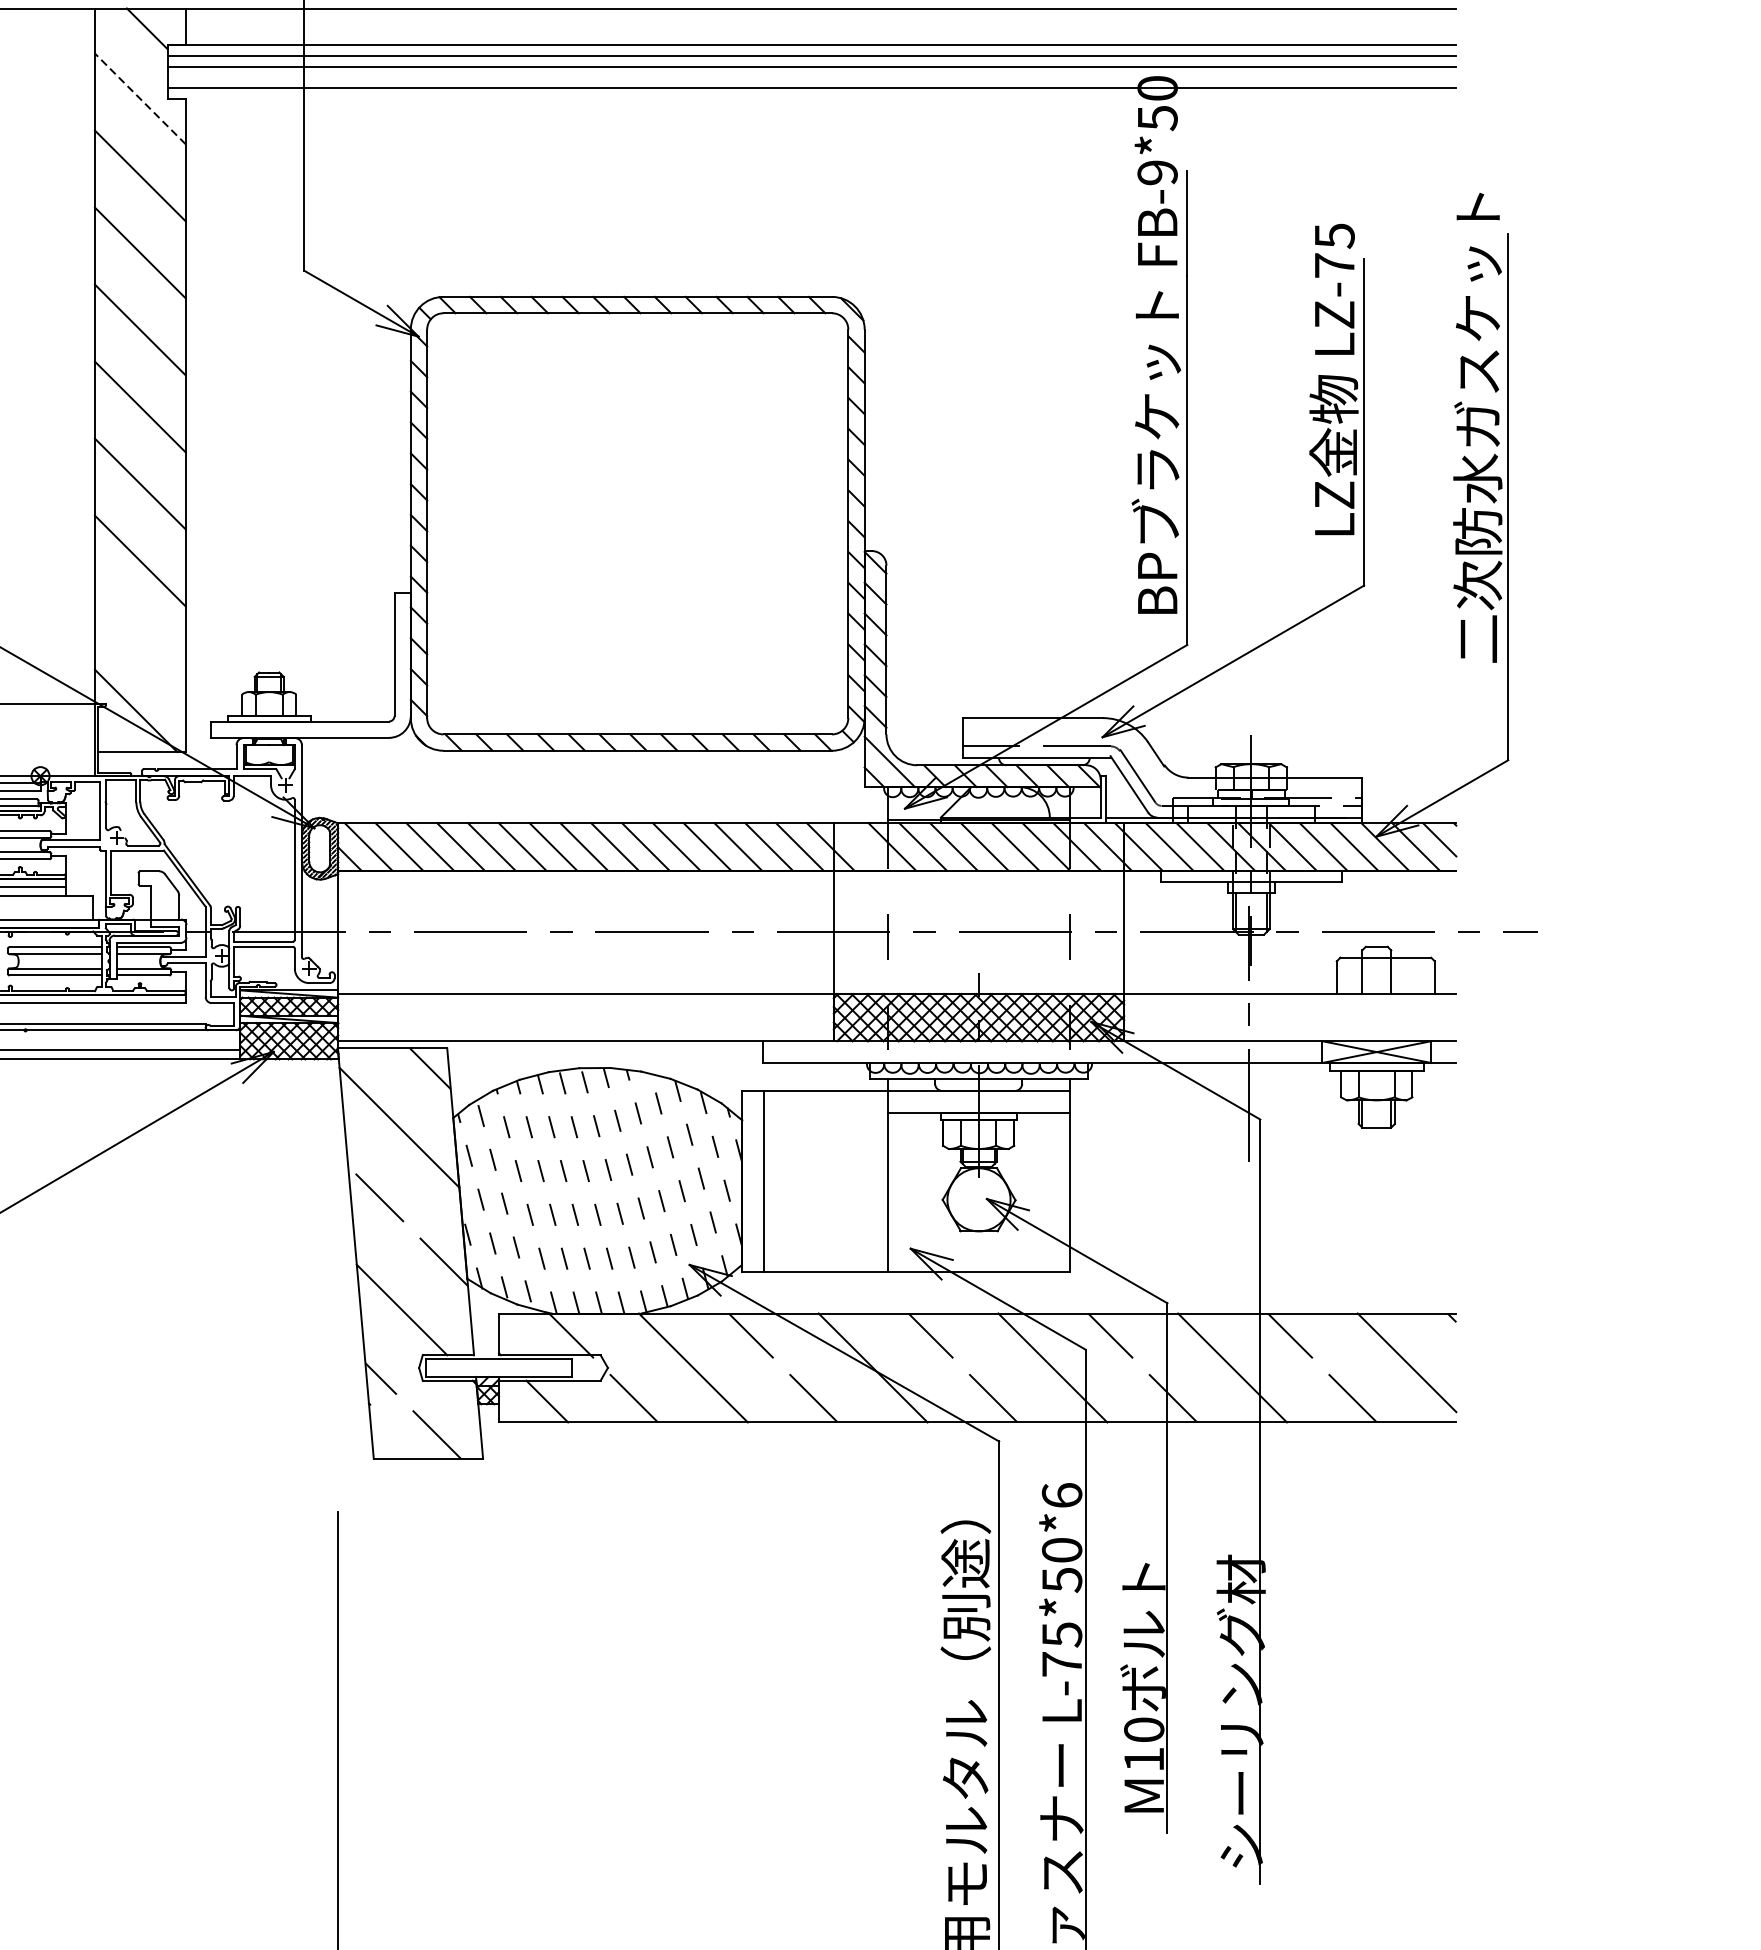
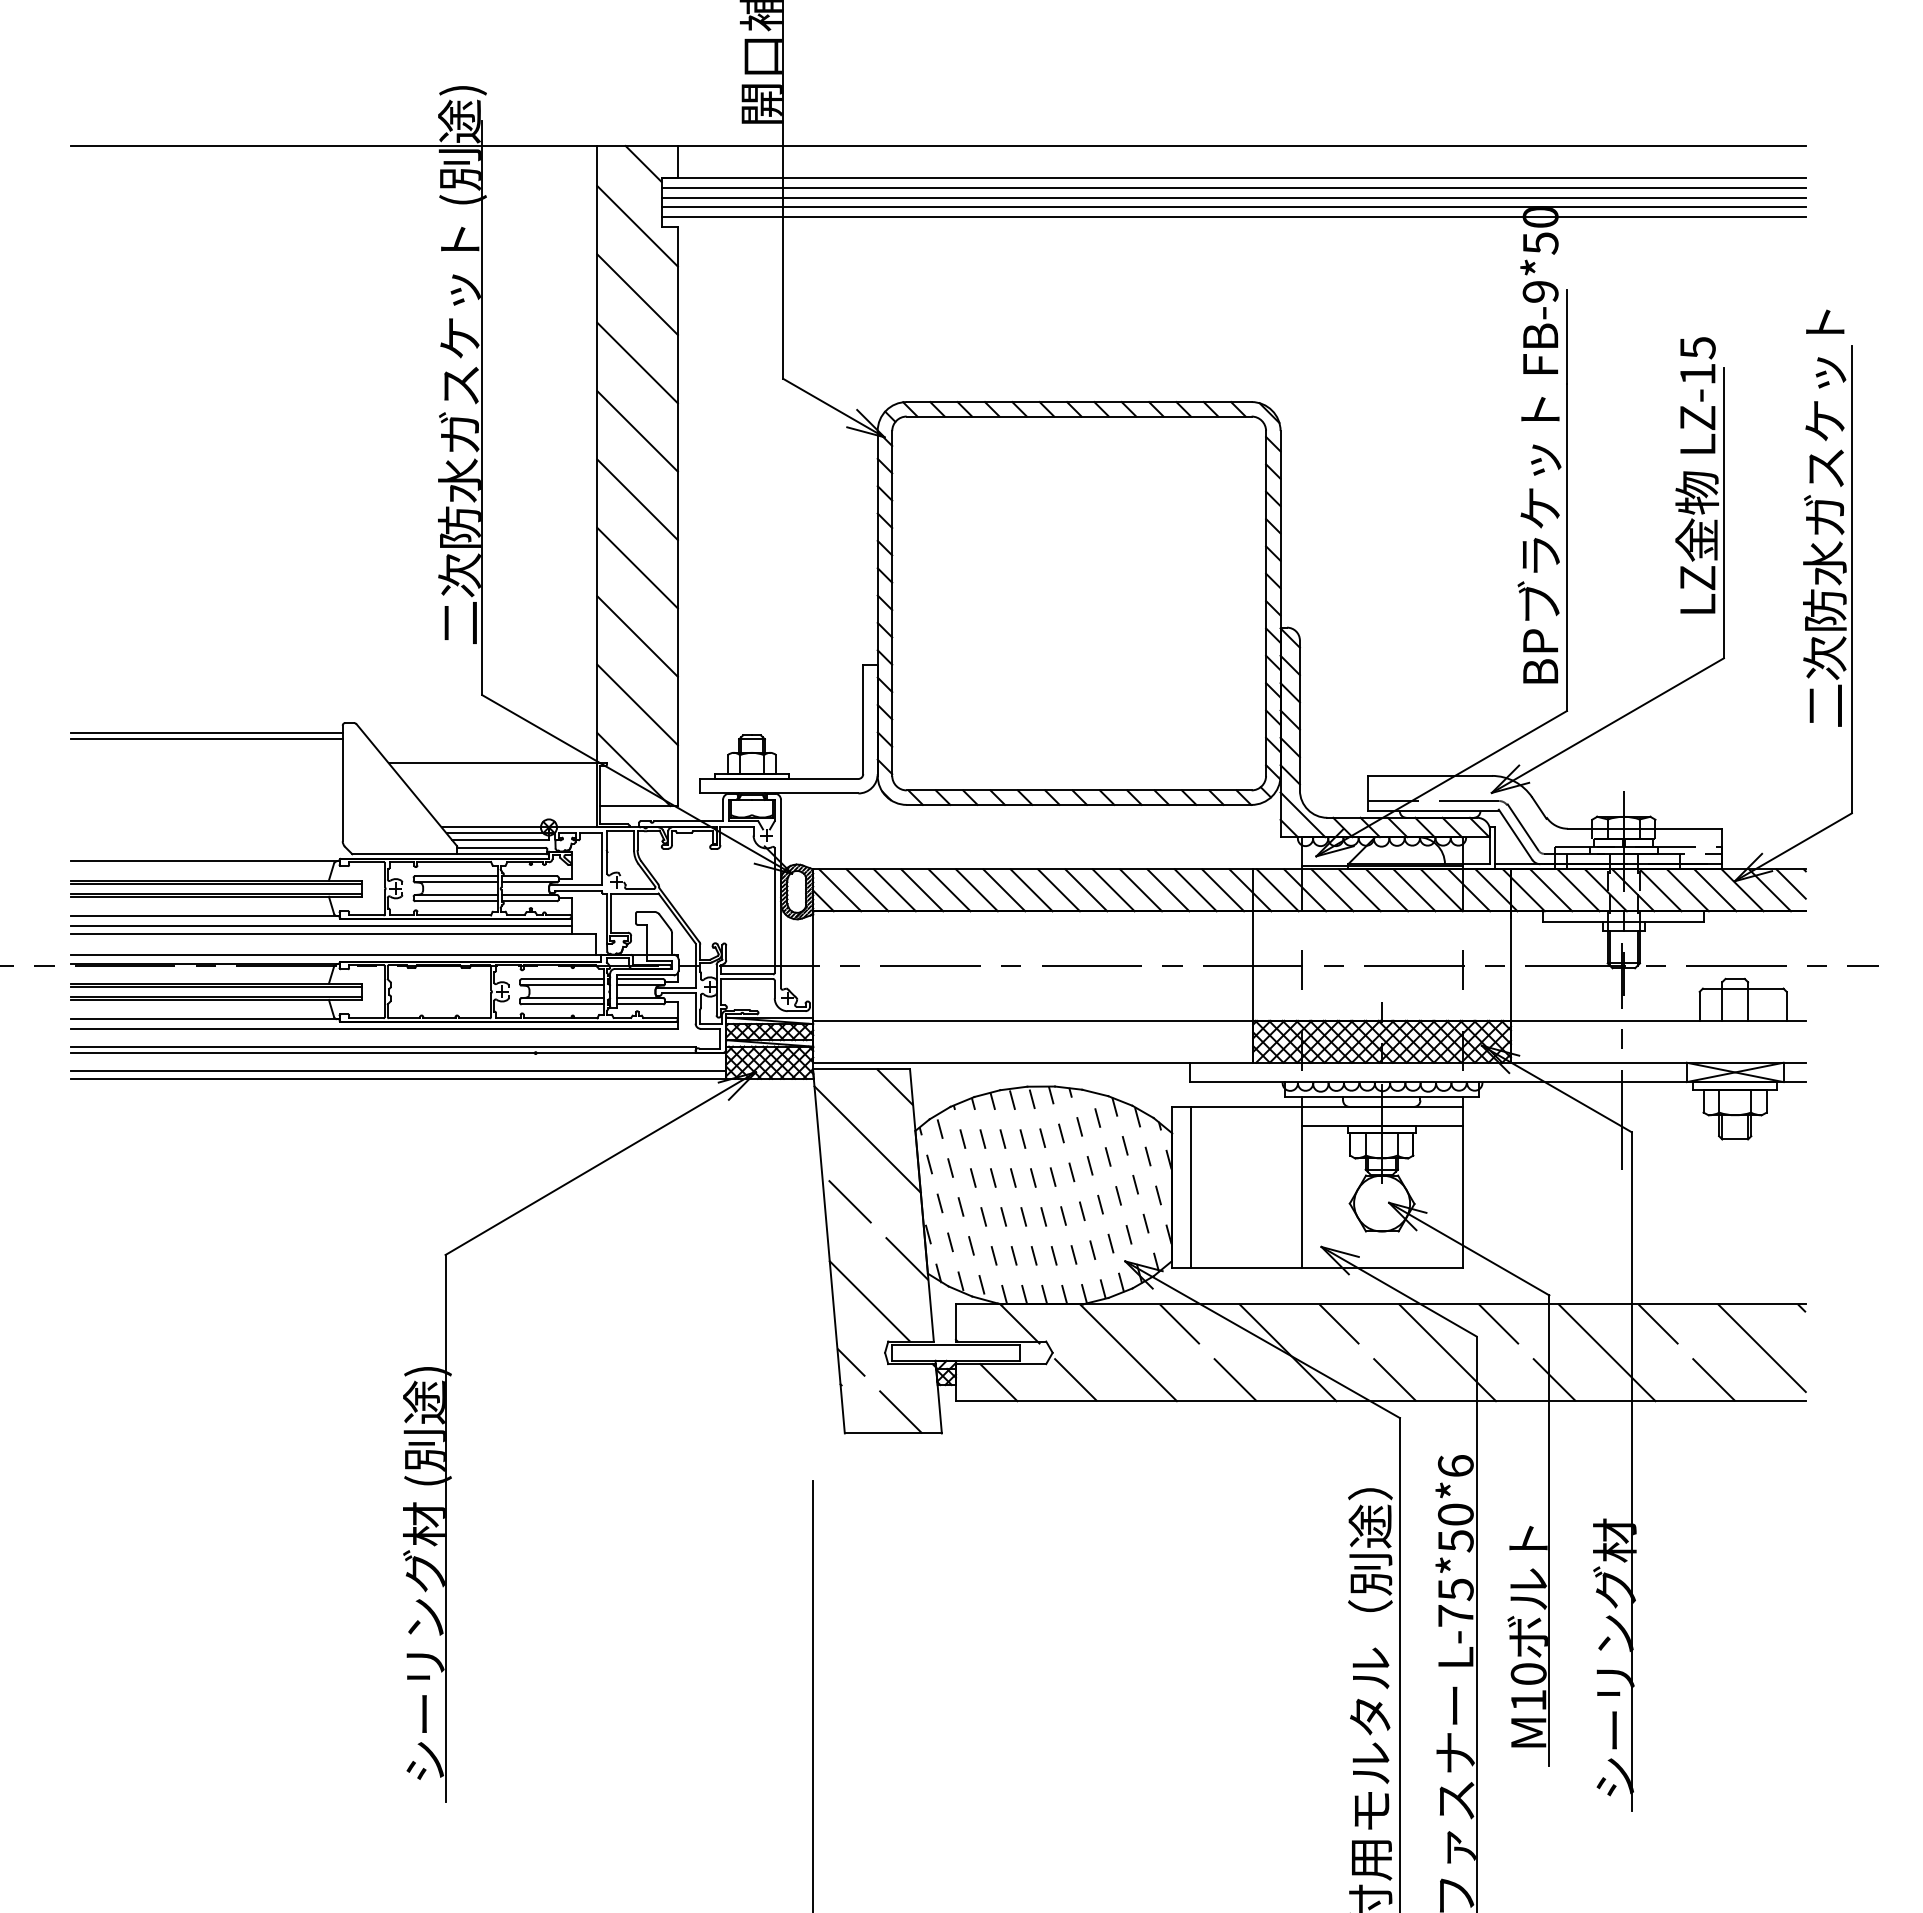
line: (811, 77) -> (1233, 207), added
line: (140, 99) -> (637, 226), dashed -> solid
text: (1334, 264) -> (1697, 373), LZ-75 -> LZ-15
line: (140, 637) -> (637, 704), added
line: (861, 847) -> (1277, 890), added

